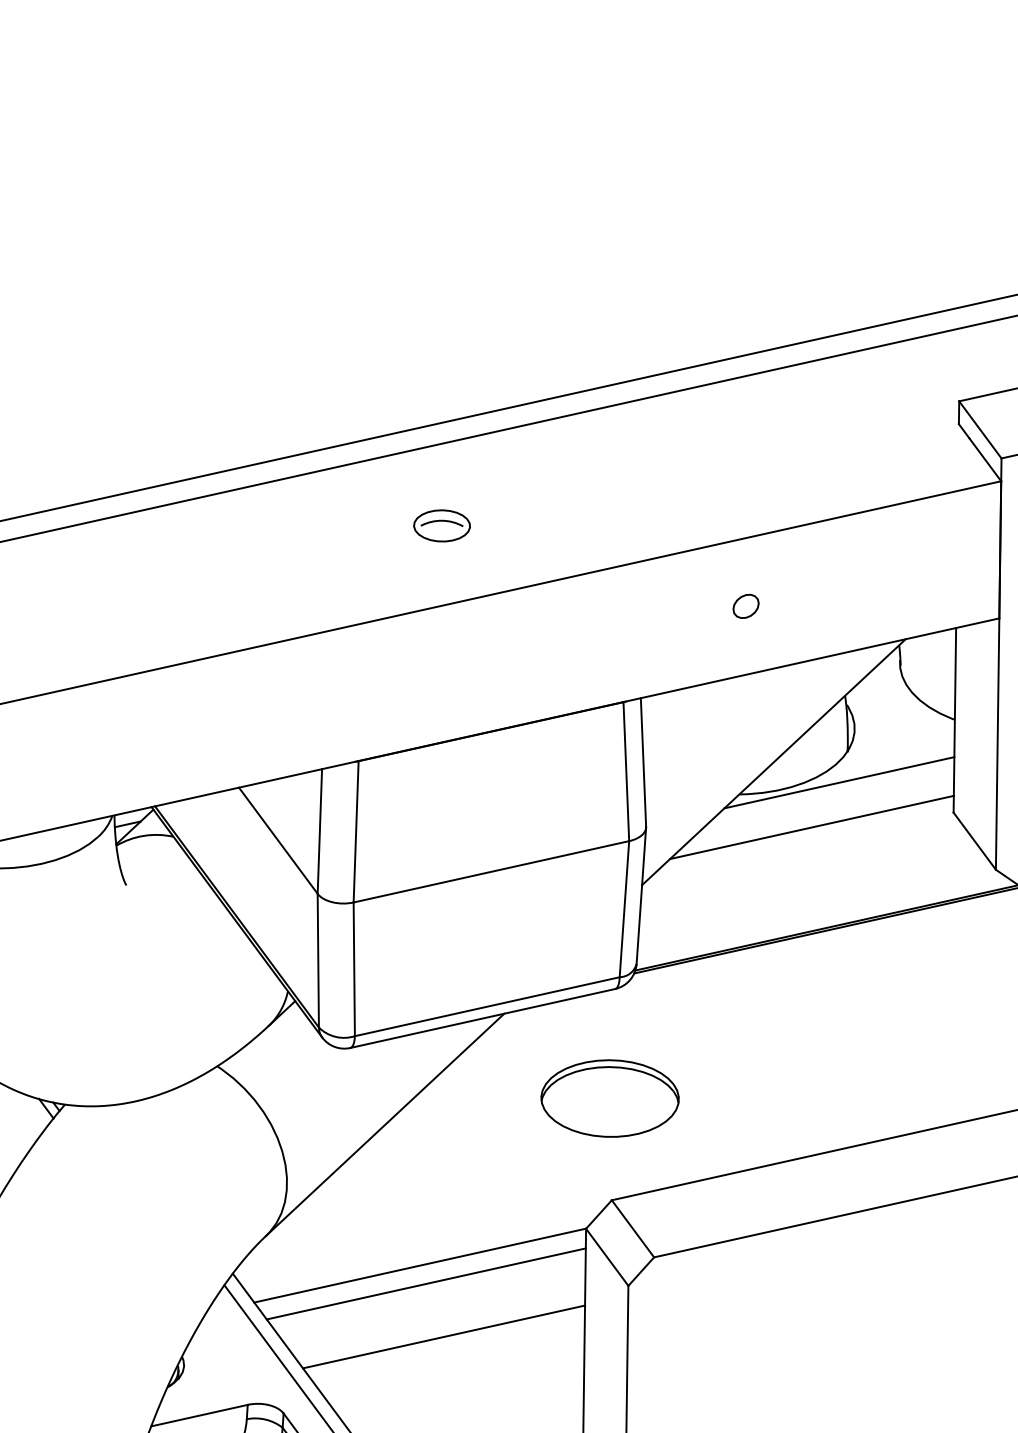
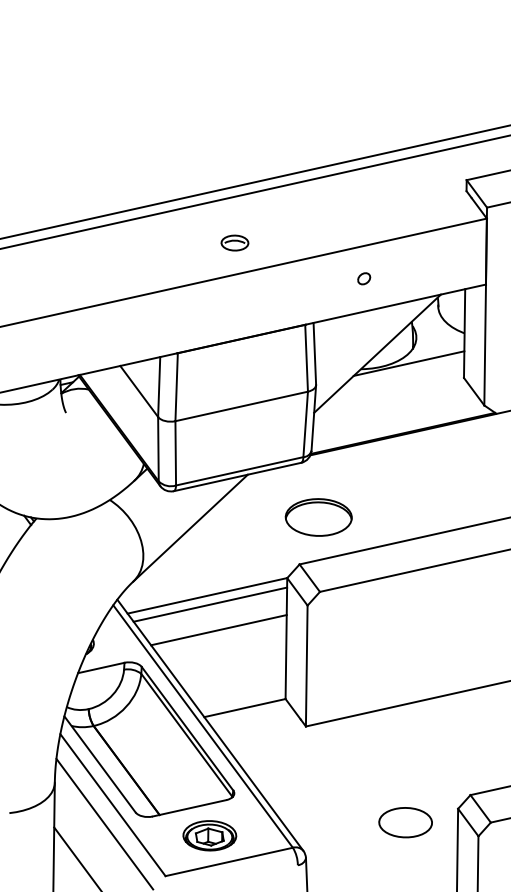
part: (441, 524) -> (234, 242), moved
line: (811, 826) -> (395, 384), removed
part: (609, 1098) -> (318, 517), moved

